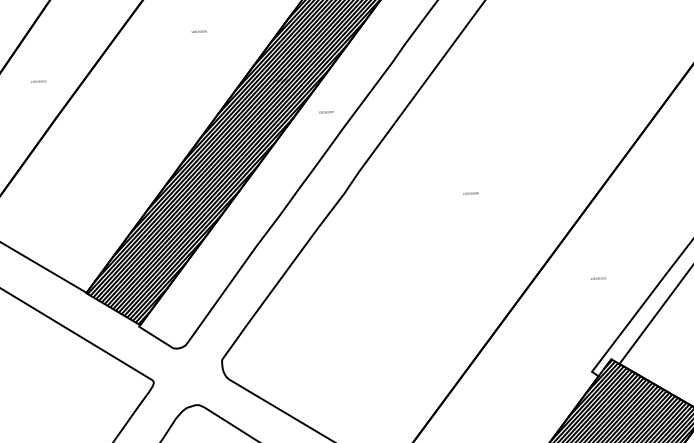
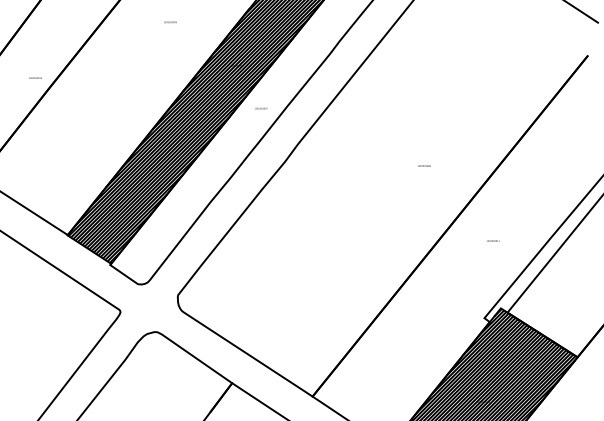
text: (38, 80) -> (35, 77), moved
text: (326, 112) -> (261, 108), moved
text: (471, 192) -> (424, 165), moved

